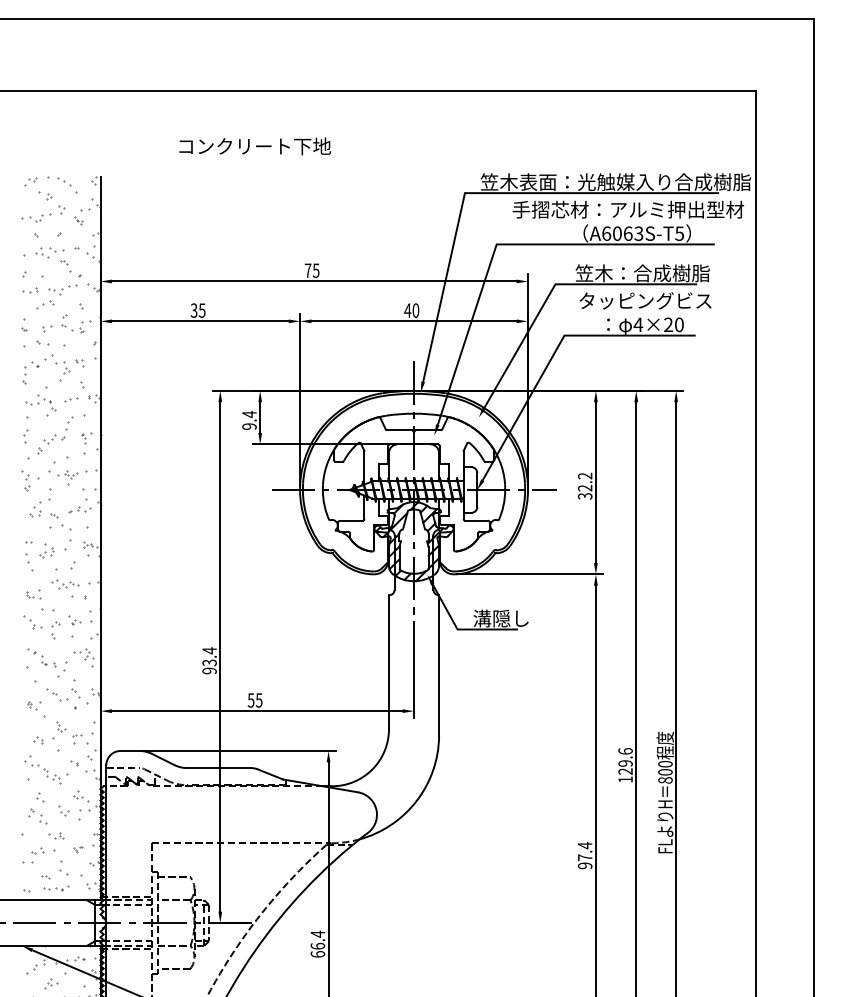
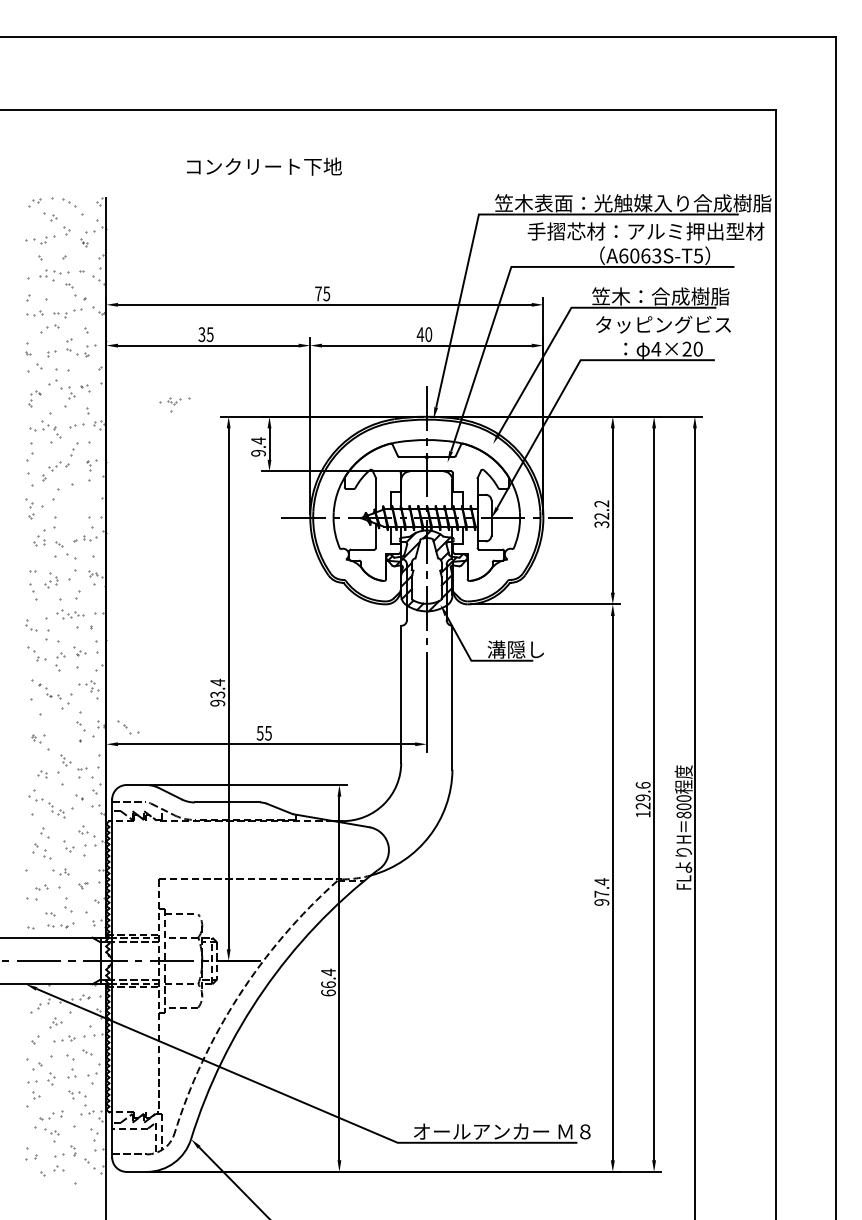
part: (43, 342) -> (47, 367), size x1.6
part: (30, 373) -> (34, 398), size x0.7
part: (25, 436) -> (29, 463), size x1.6
part: (71, 477) -> (174, 404), moved
part: (33, 594) -> (37, 624), size x1.6
part: (57, 694) -> (128, 727), moved

